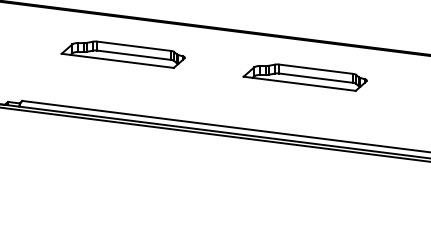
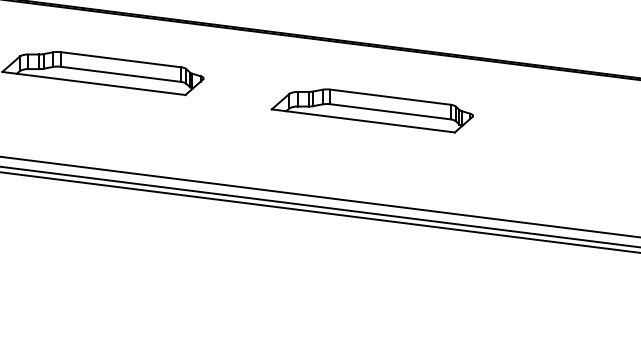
part: (304, 77) -> (371, 110), moved

